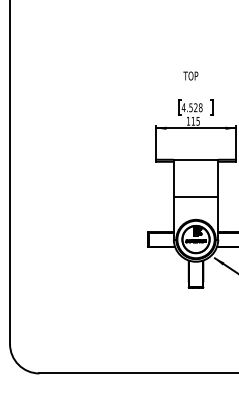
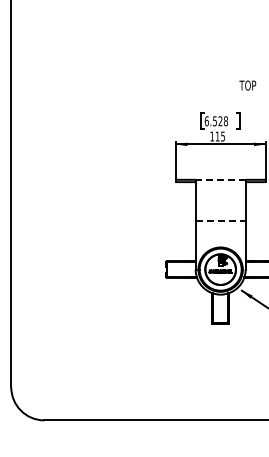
text: (190, 75) -> (247, 85), moved
text: (183, 107) -> (206, 121), 4.528 -> 6.528
line: (195, 159) -> (220, 179), solid -> dashed
line: (196, 196) -> (221, 221), solid -> dashed

